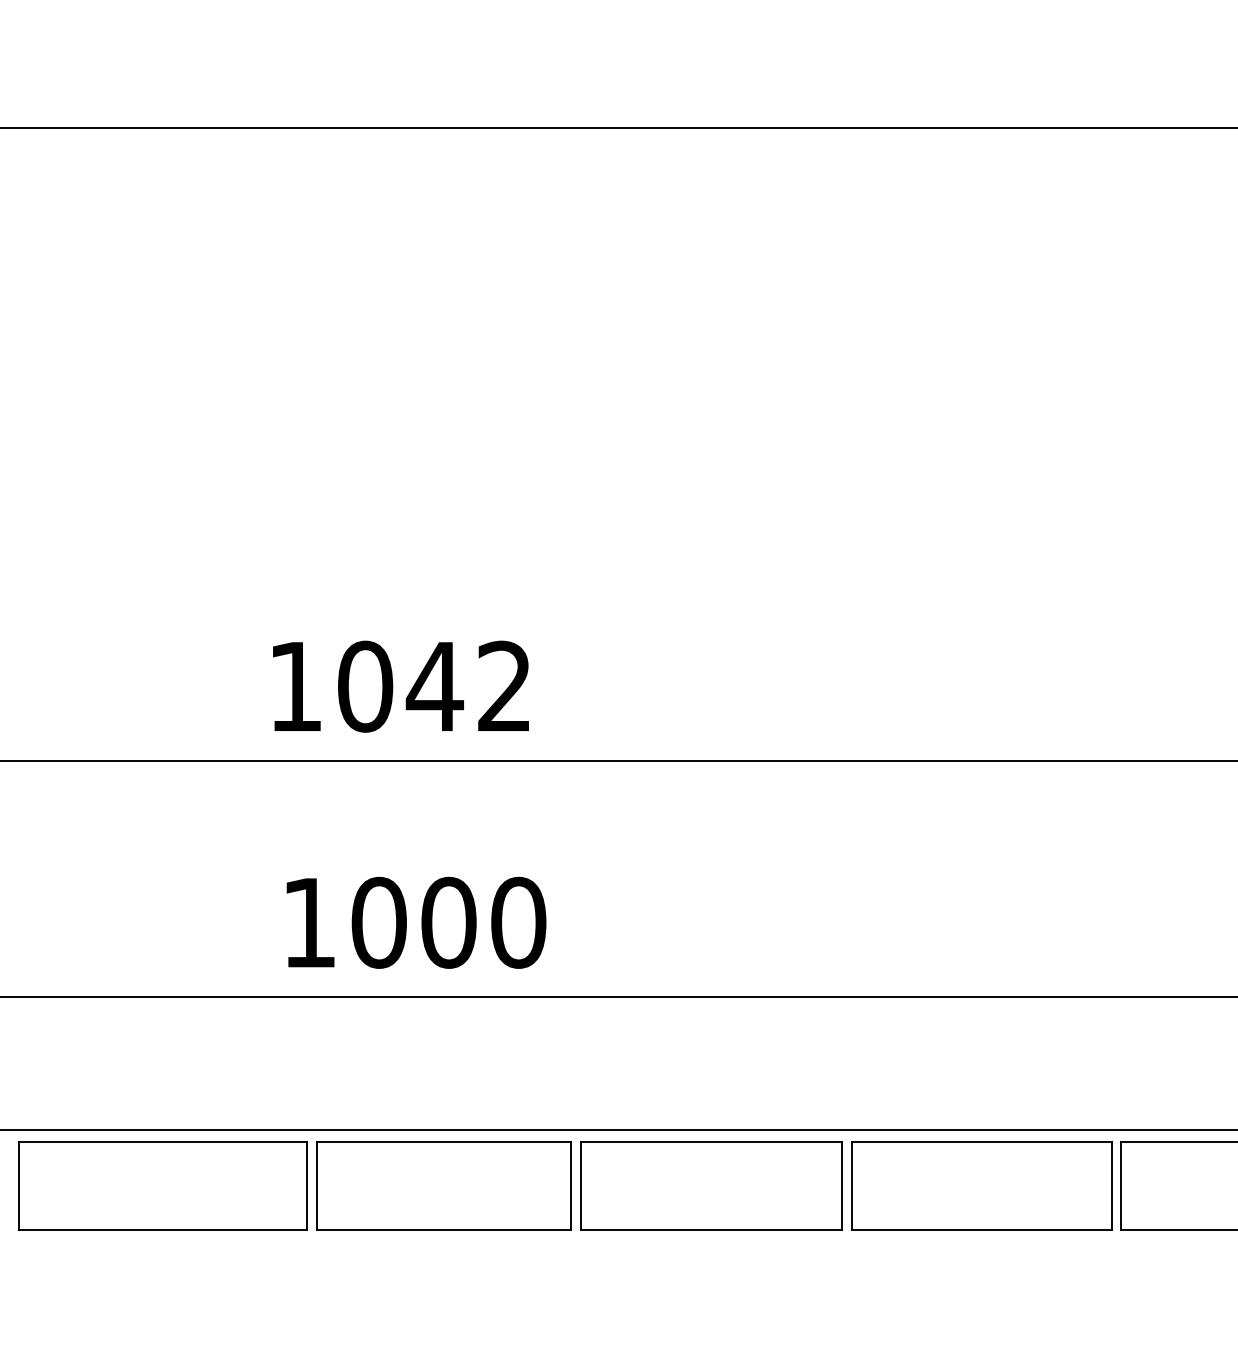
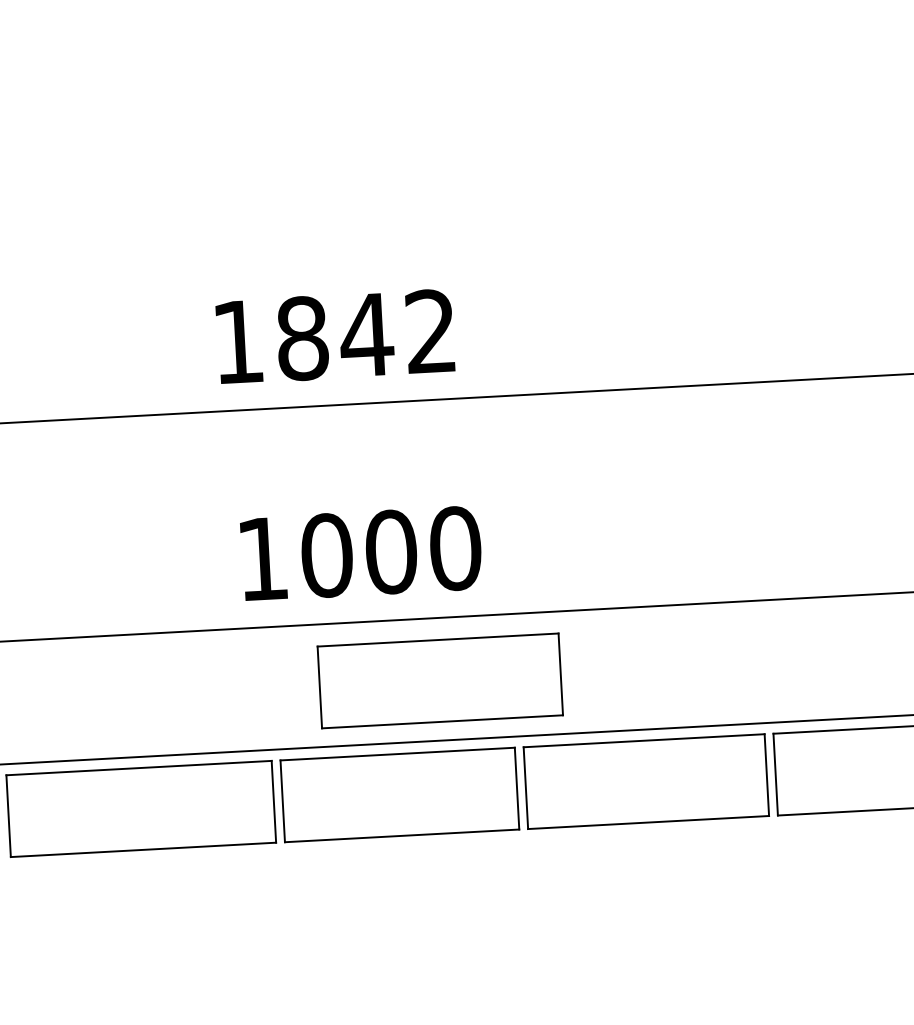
text: (365, 686) -> (302, 338), 1042 -> 1842
part: (494, 1064) -> (440, 680), added

